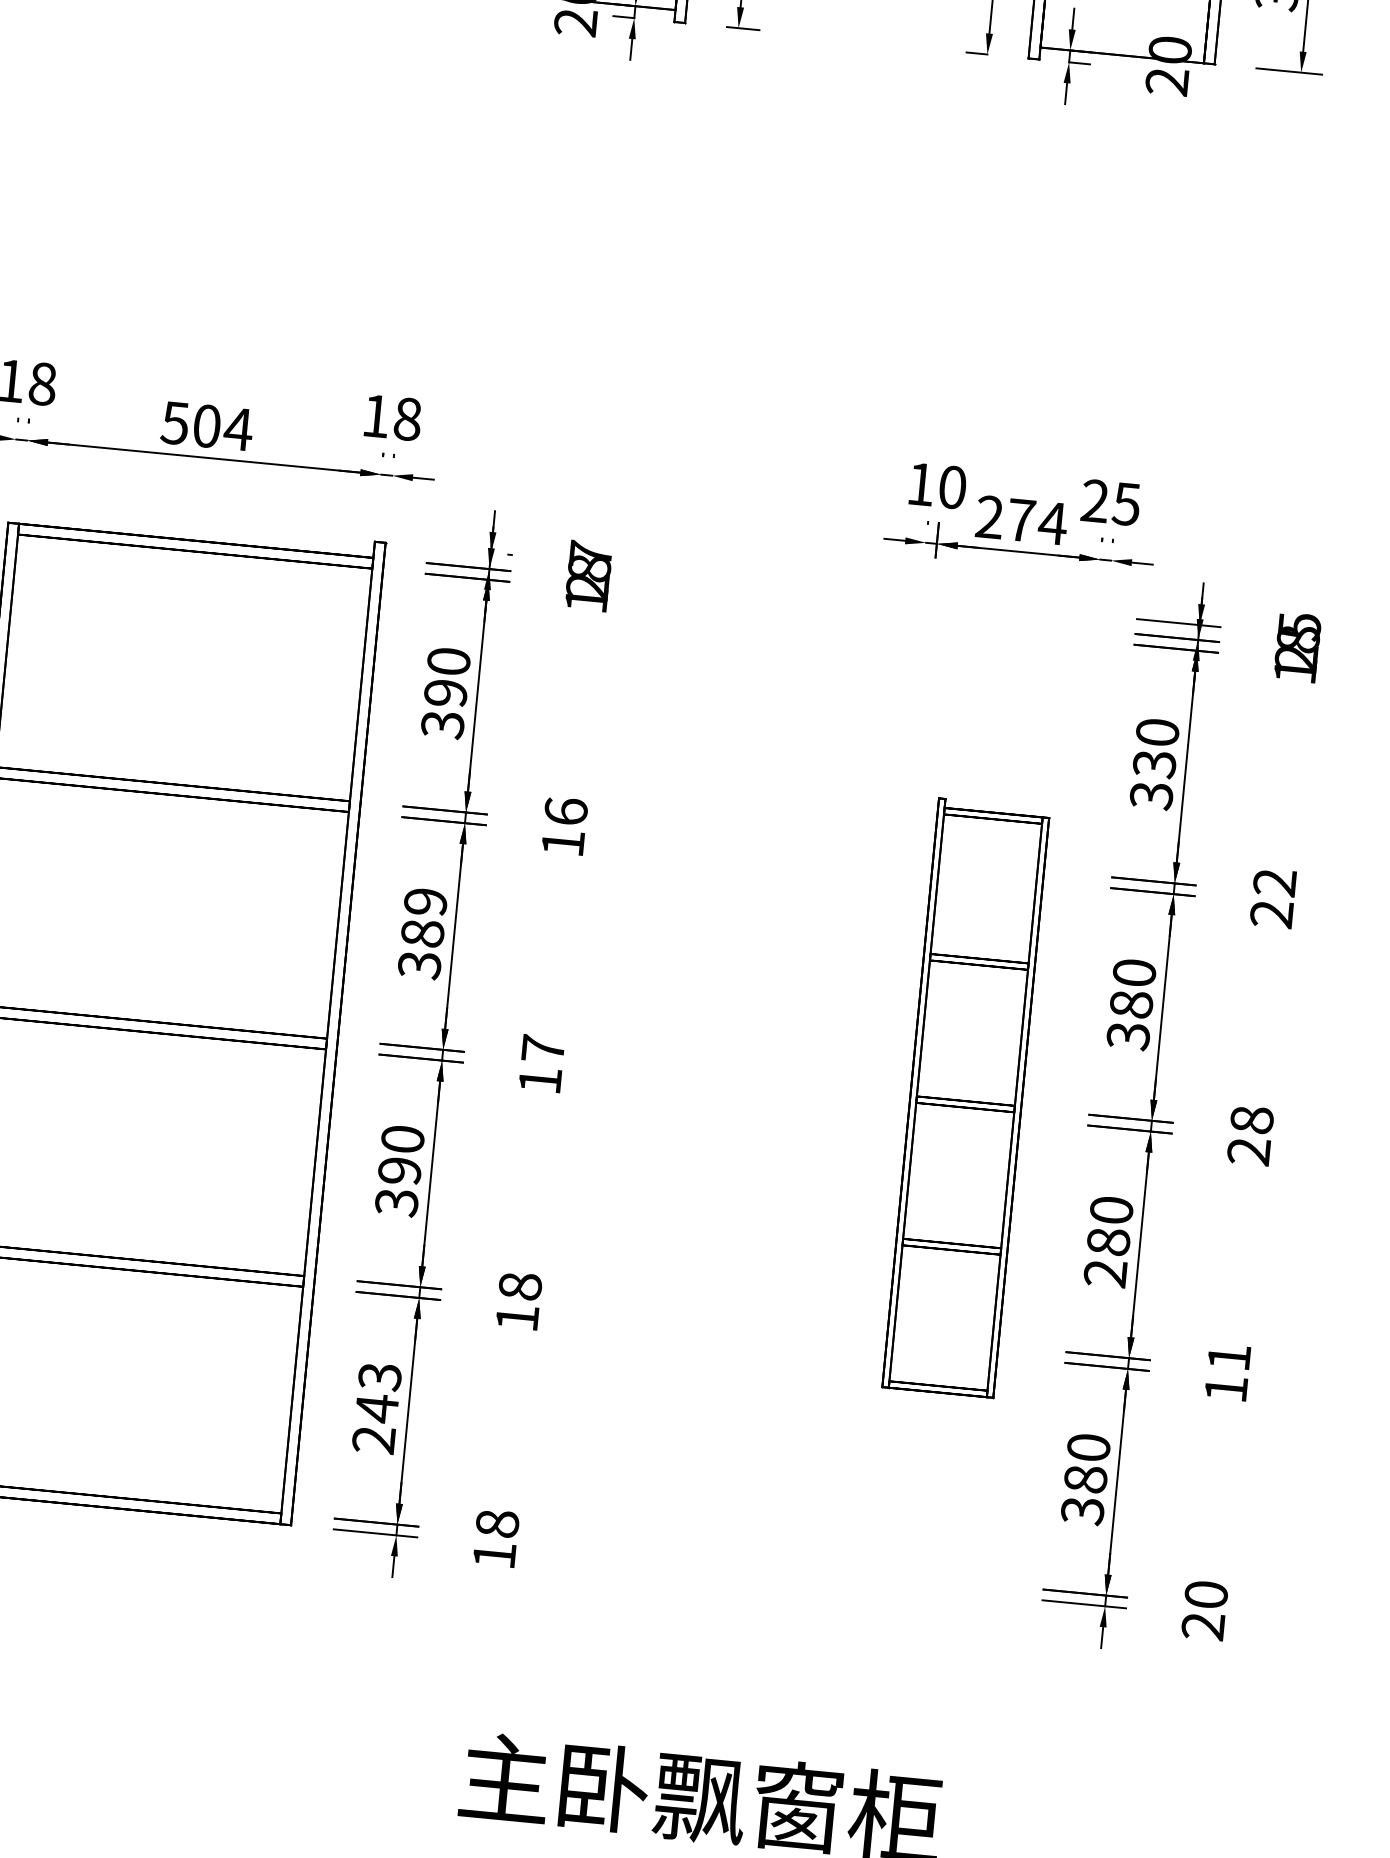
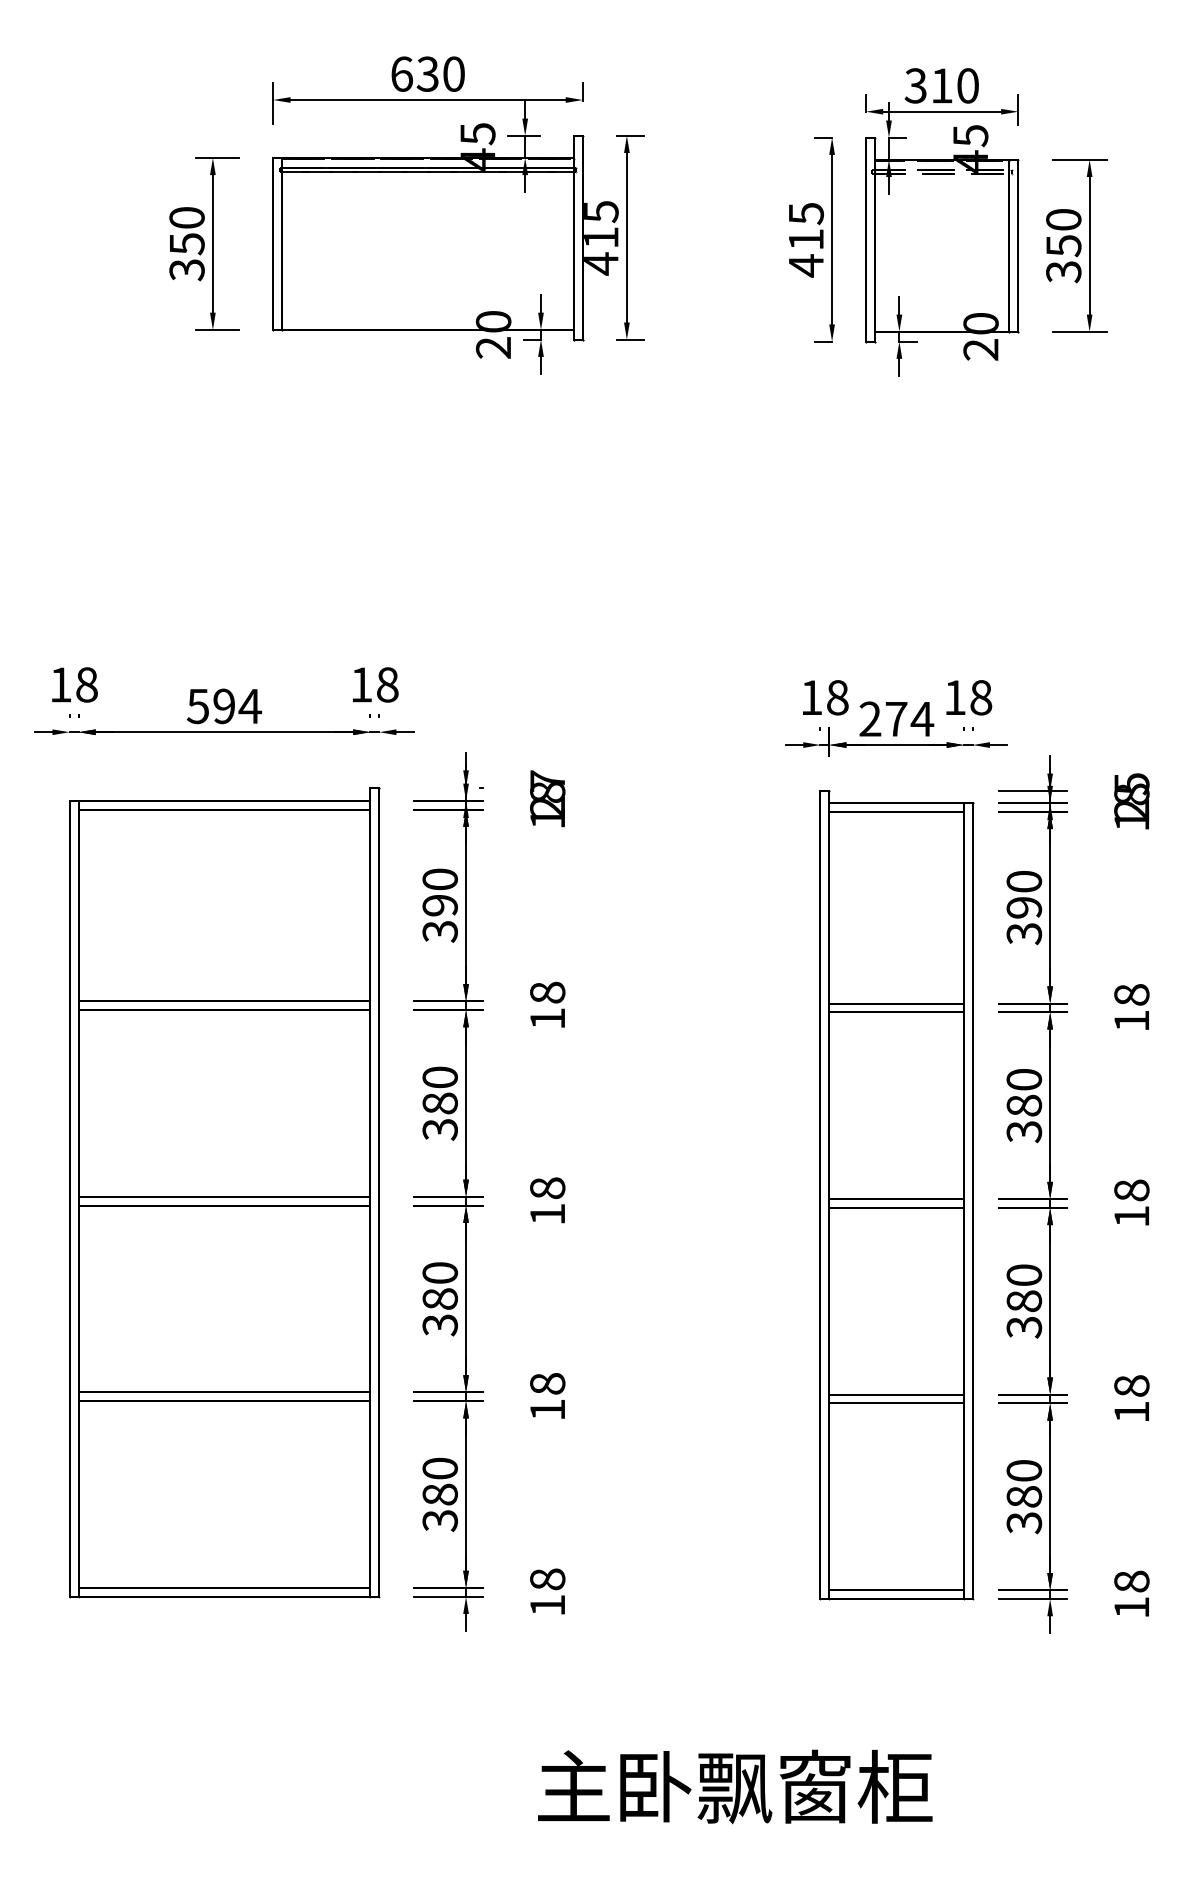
text: (207, 426) -> (224, 706), 504 -> 594
text: (952, 487) -> (837, 697), 10 -> 18
text: (1111, 502) -> (968, 697), 25 -> 18
text: (1154, 765) -> (1024, 908), 330 -> 390
text: (565, 811) -> (547, 992), 16 -> 18
text: (1273, 897) -> (1131, 1007), 22 -> 18
text: (424, 901) -> (439, 1077), 389 -> 380
text: (542, 1049) -> (547, 1188), 17 -> 18
part: (965, 1098) -> (896, 1195), size x1.67
text: (1248, 1151) -> (1131, 1216), 28 -> 18
text: (399, 1170) -> (439, 1298), 390 -> 380
text: (1105, 1273) -> (1024, 1327), 280 -> 380
text: (1228, 1356) -> (1131, 1385), 11 -> 18
text: (376, 1408) -> (439, 1494), 243 -> 380
text: (1204, 1610) -> (1131, 1594), 20 -> 18

